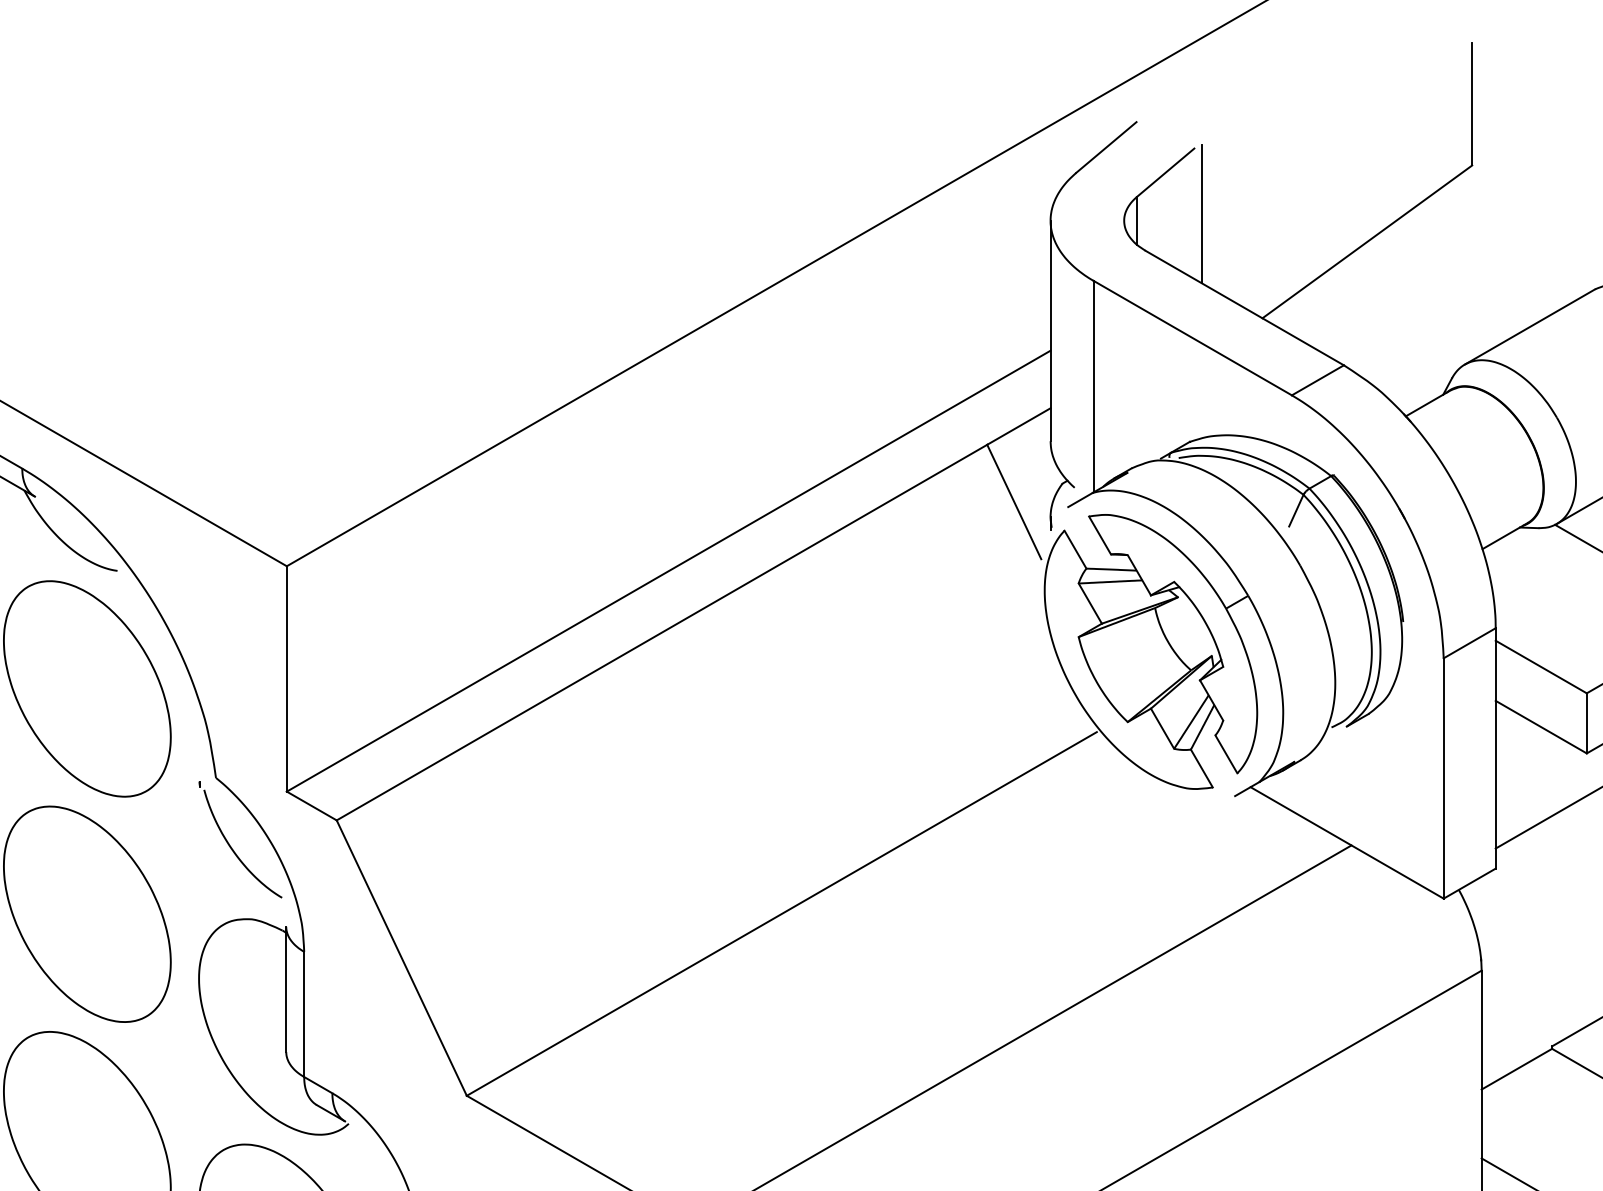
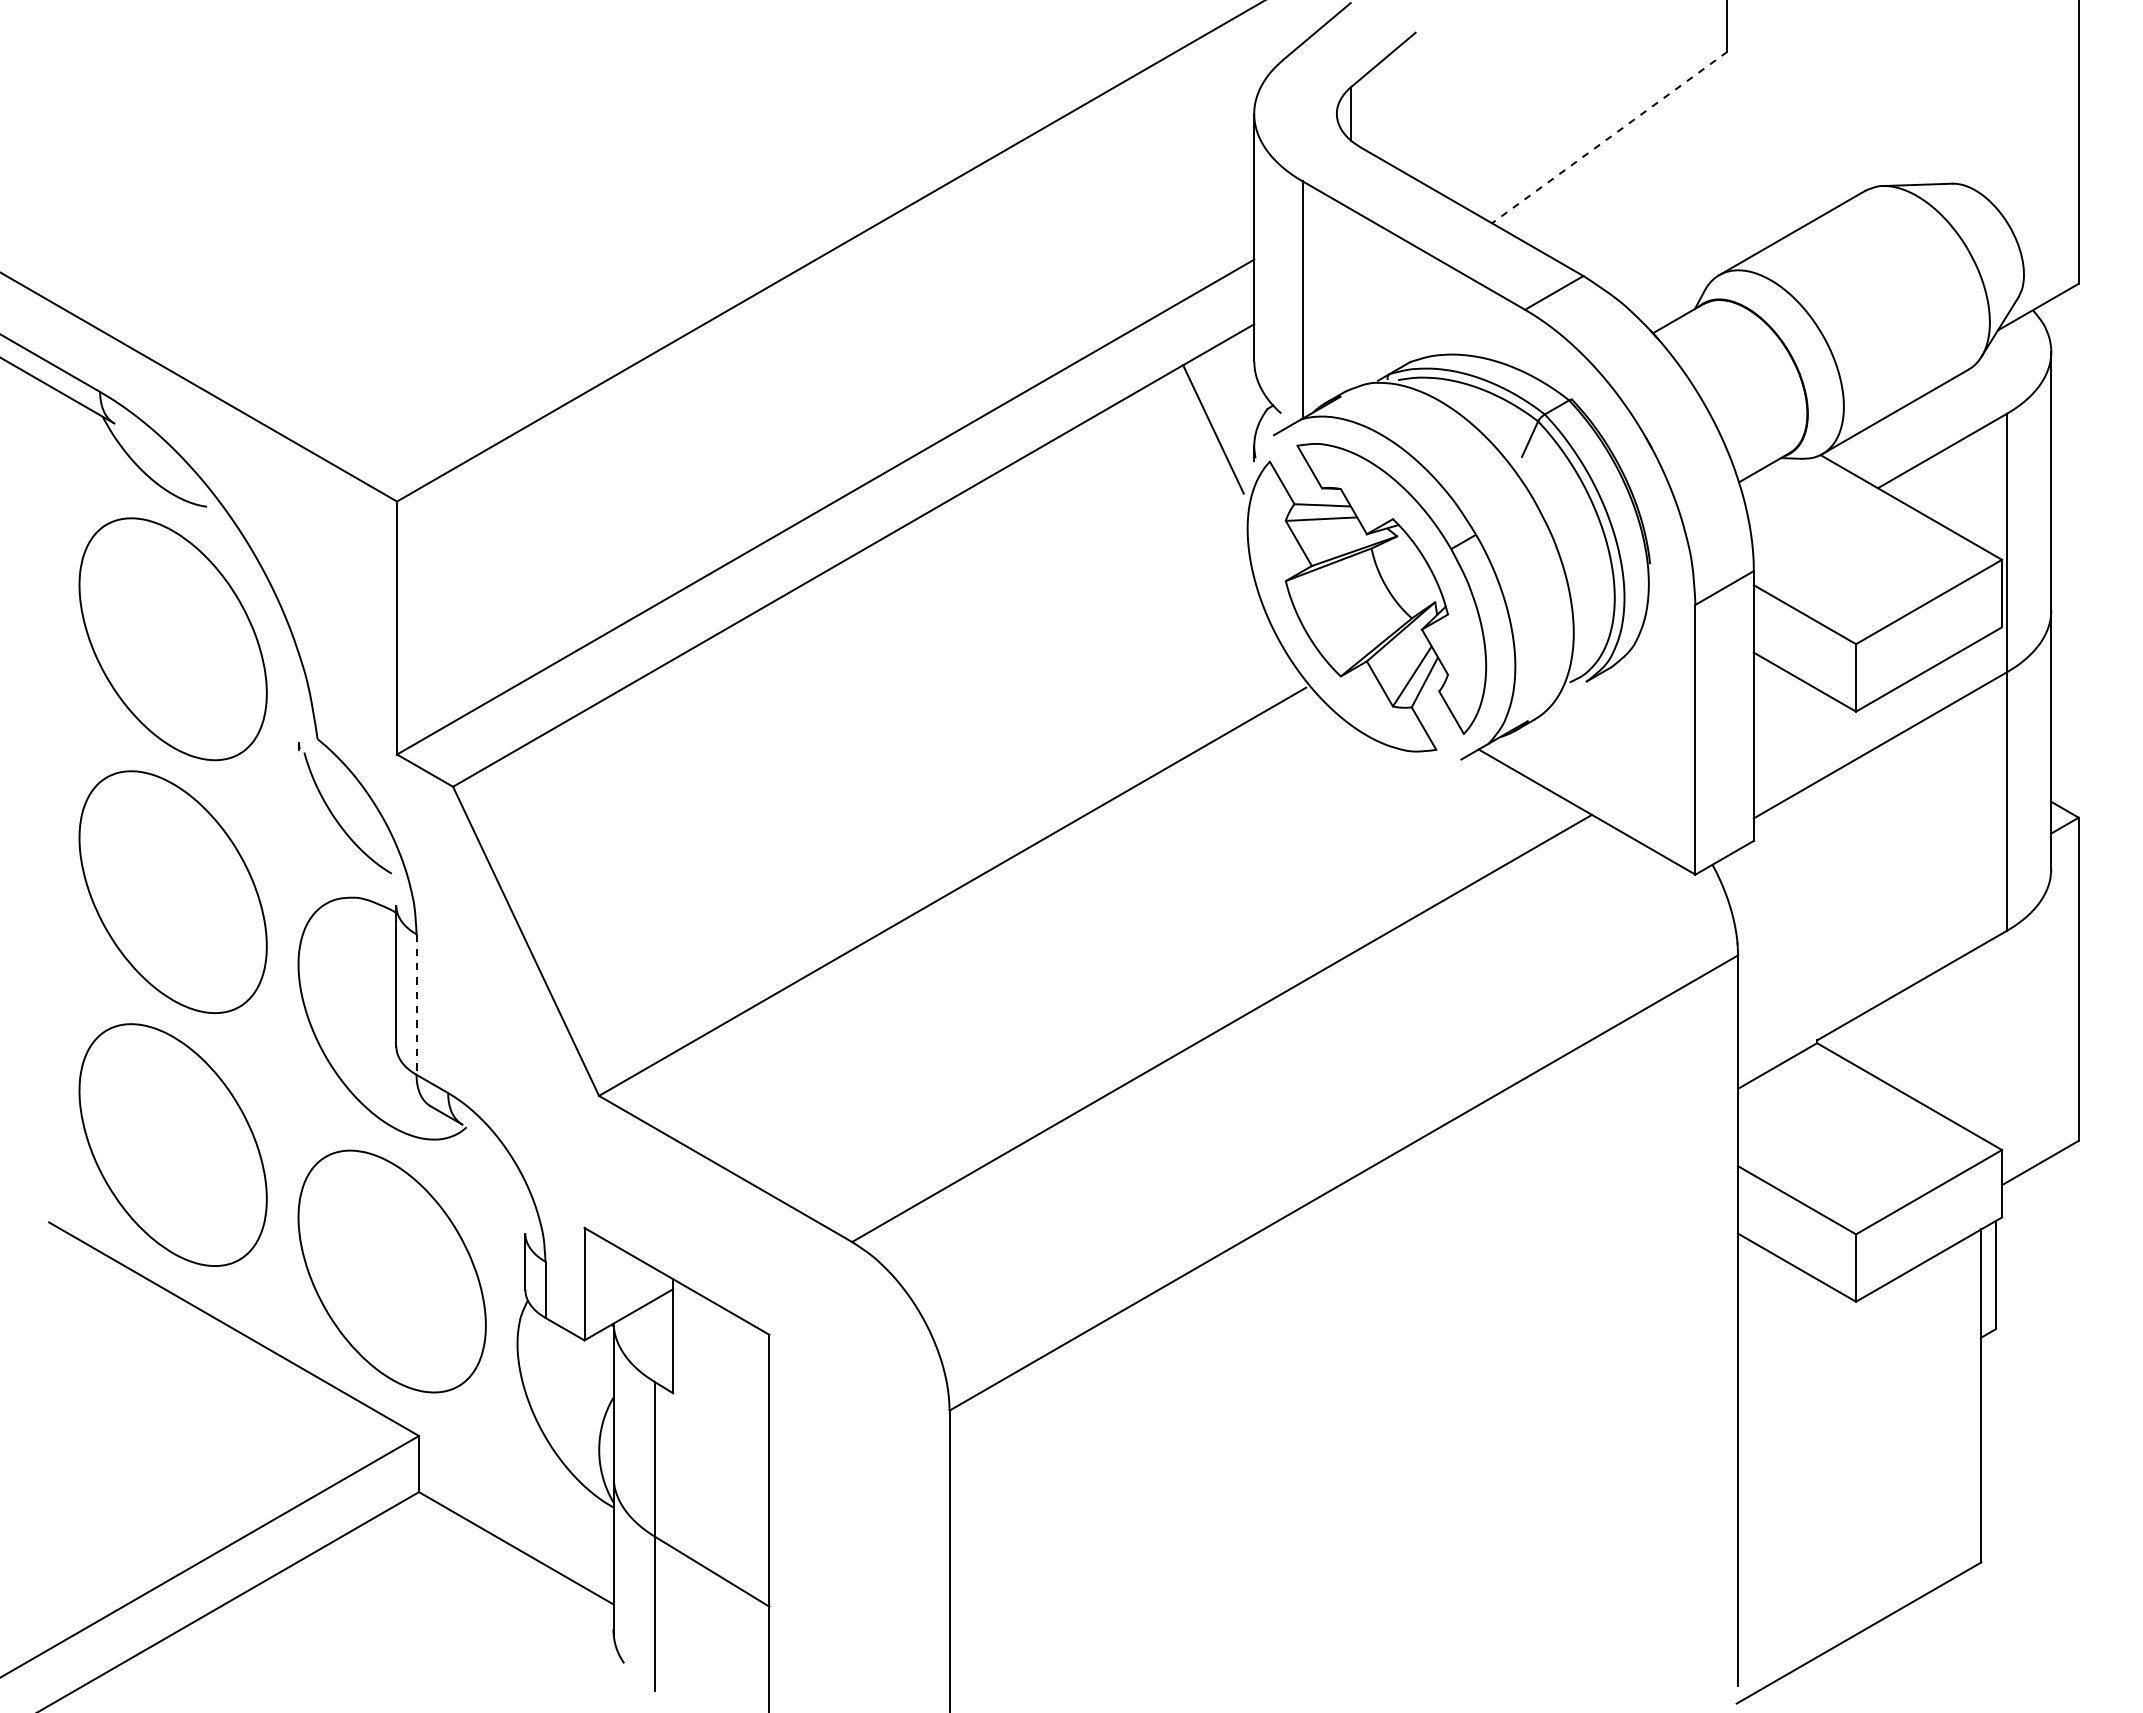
line: (1201, 213) -> (1423, 105), removed
line: (1367, 241) -> (1609, 137), solid -> dashed
line: (304, 1015) -> (416, 1005), solid -> dashed

